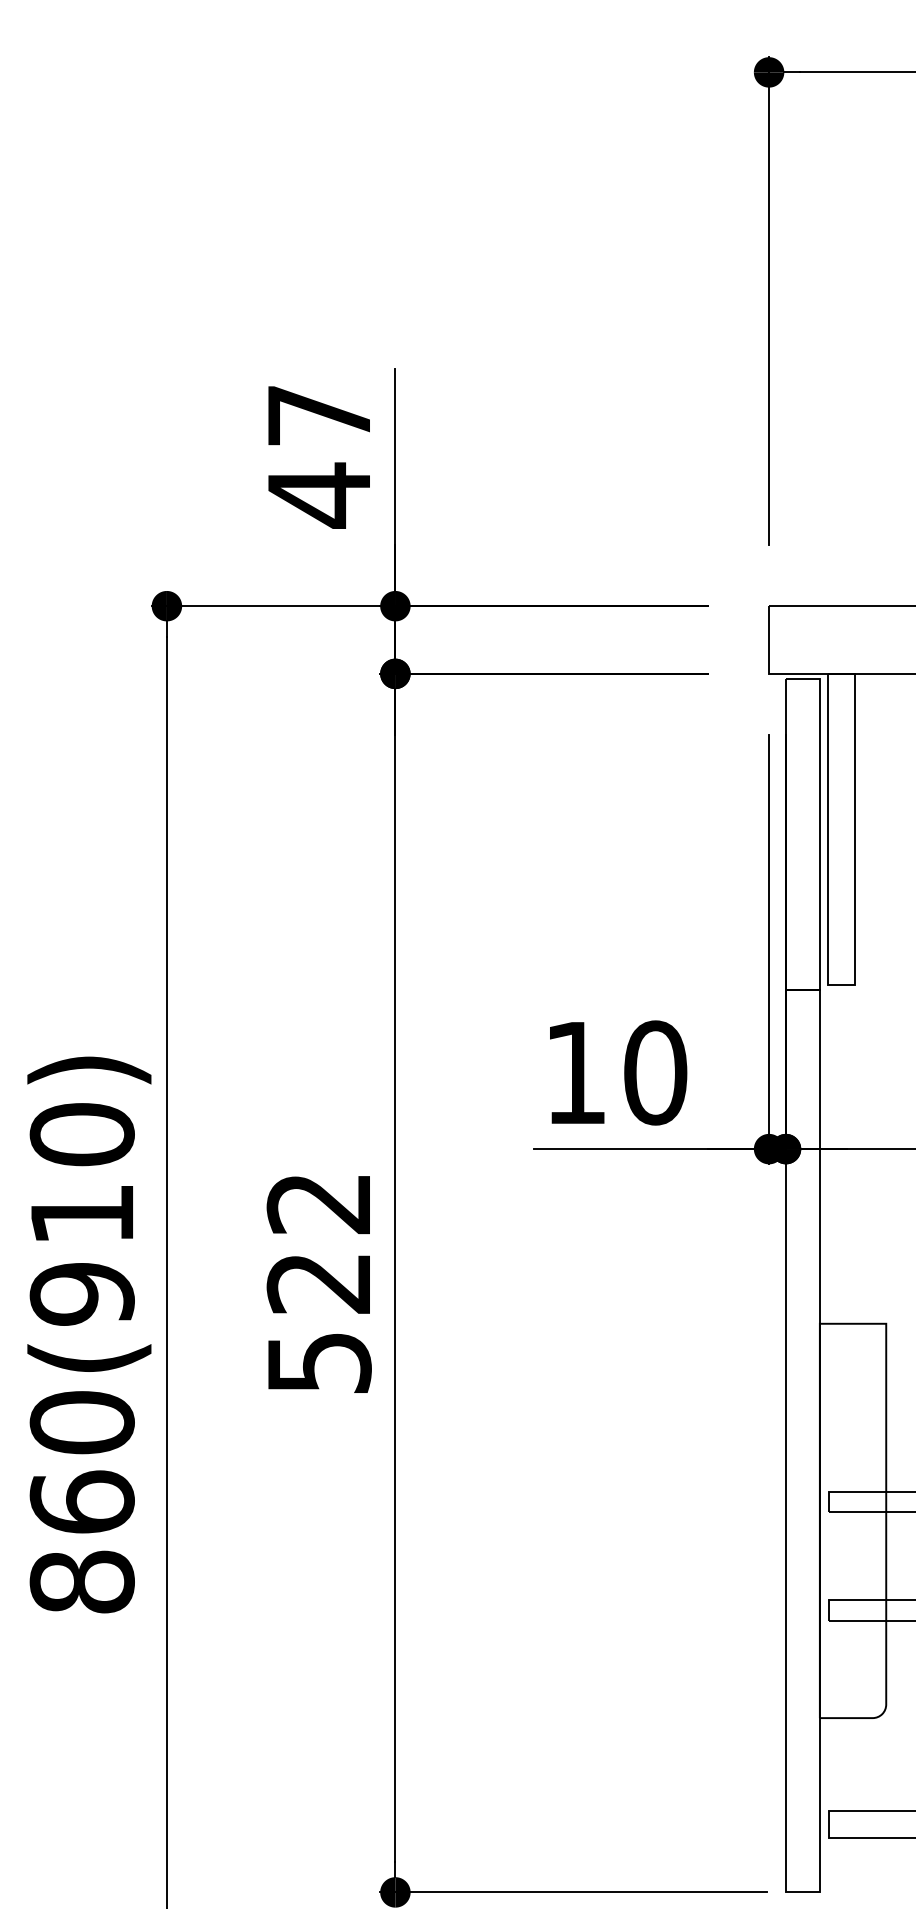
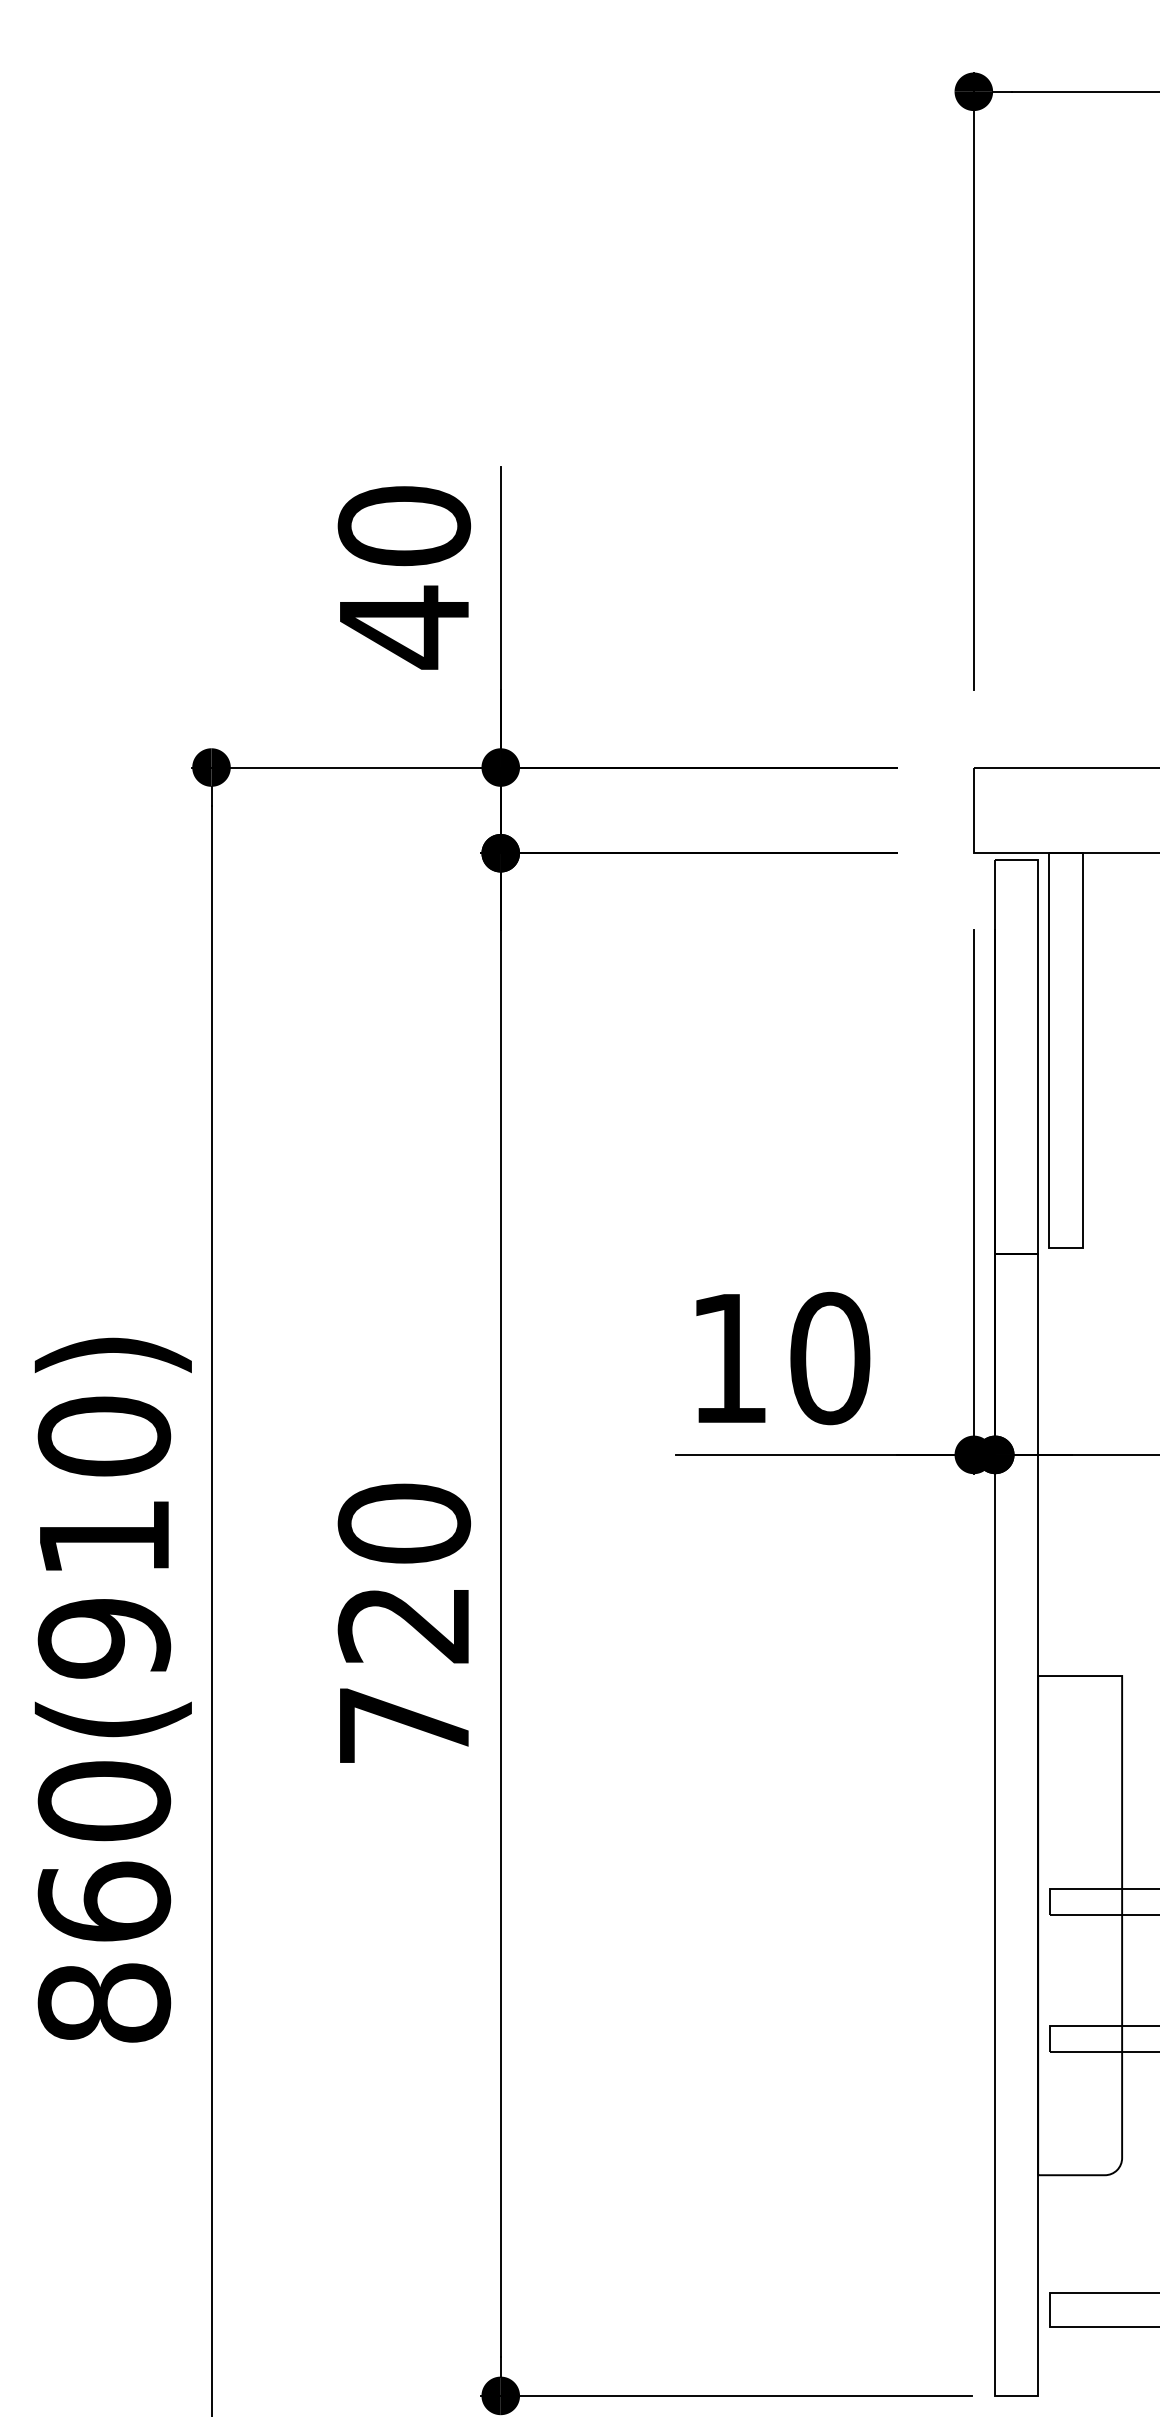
text: (319, 415) -> (404, 526), 47 -> 40
text: (319, 1282) -> (404, 1623), 522 -> 720

